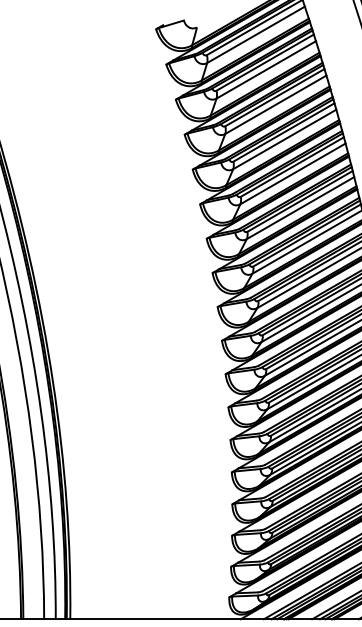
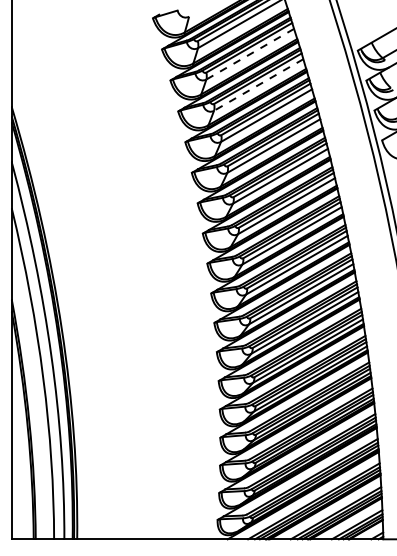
line: (266, 70) -> (250, 54), solid -> dashed
line: (275, 105) -> (258, 85), solid -> dashed

